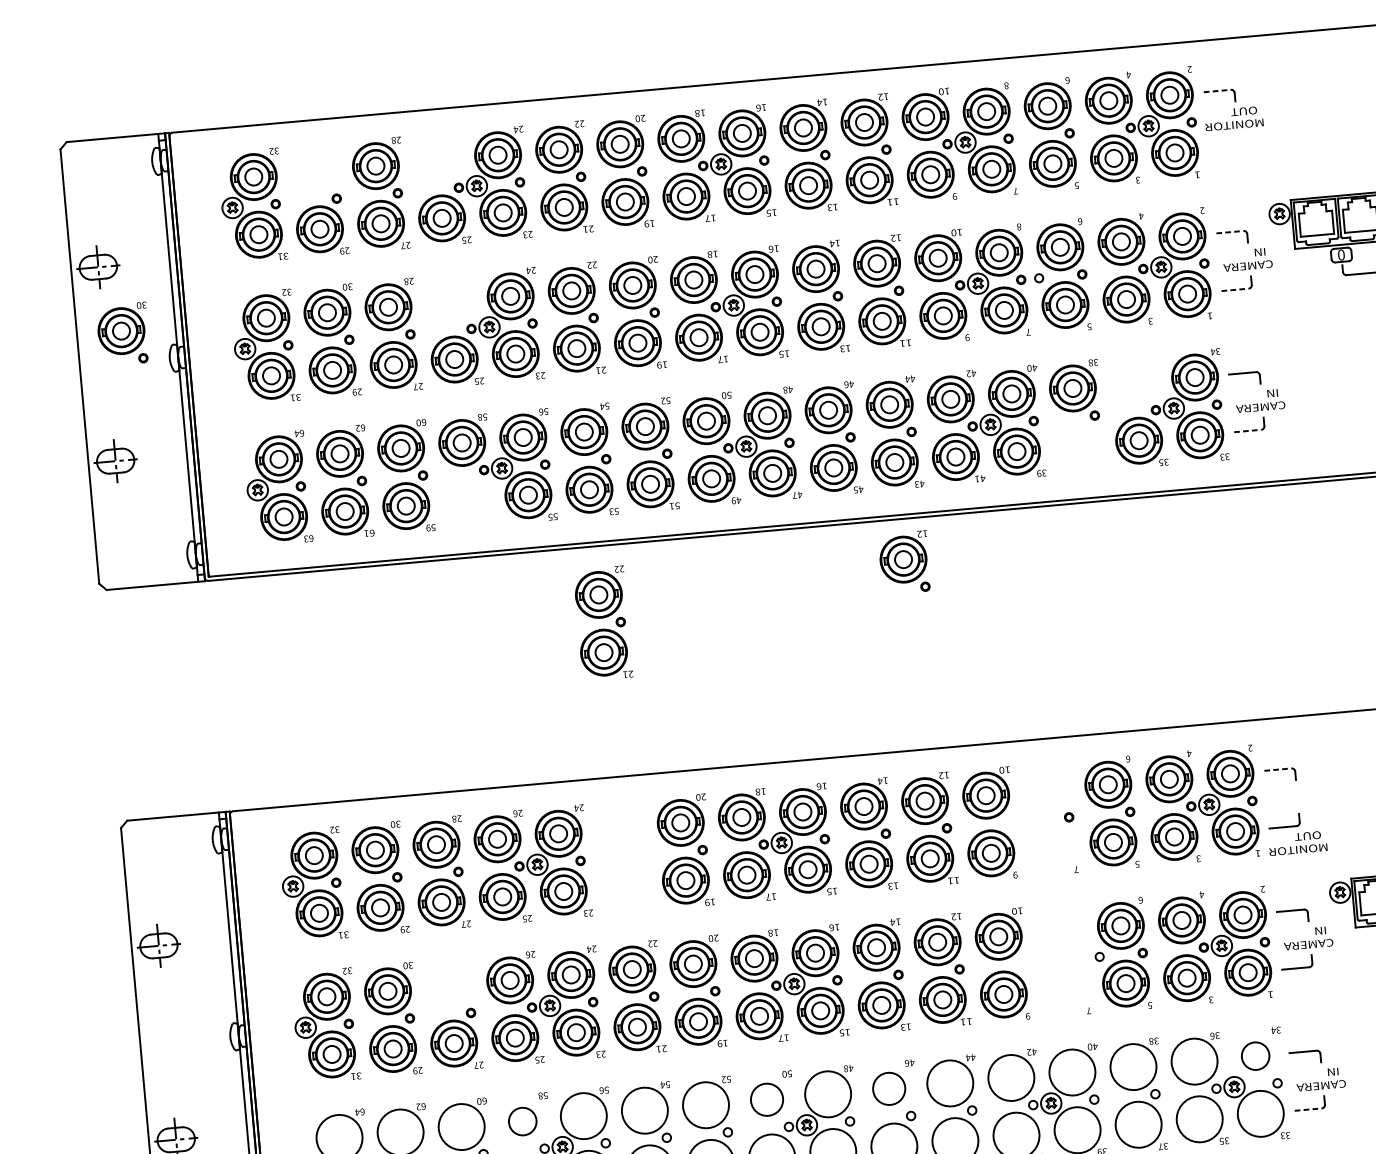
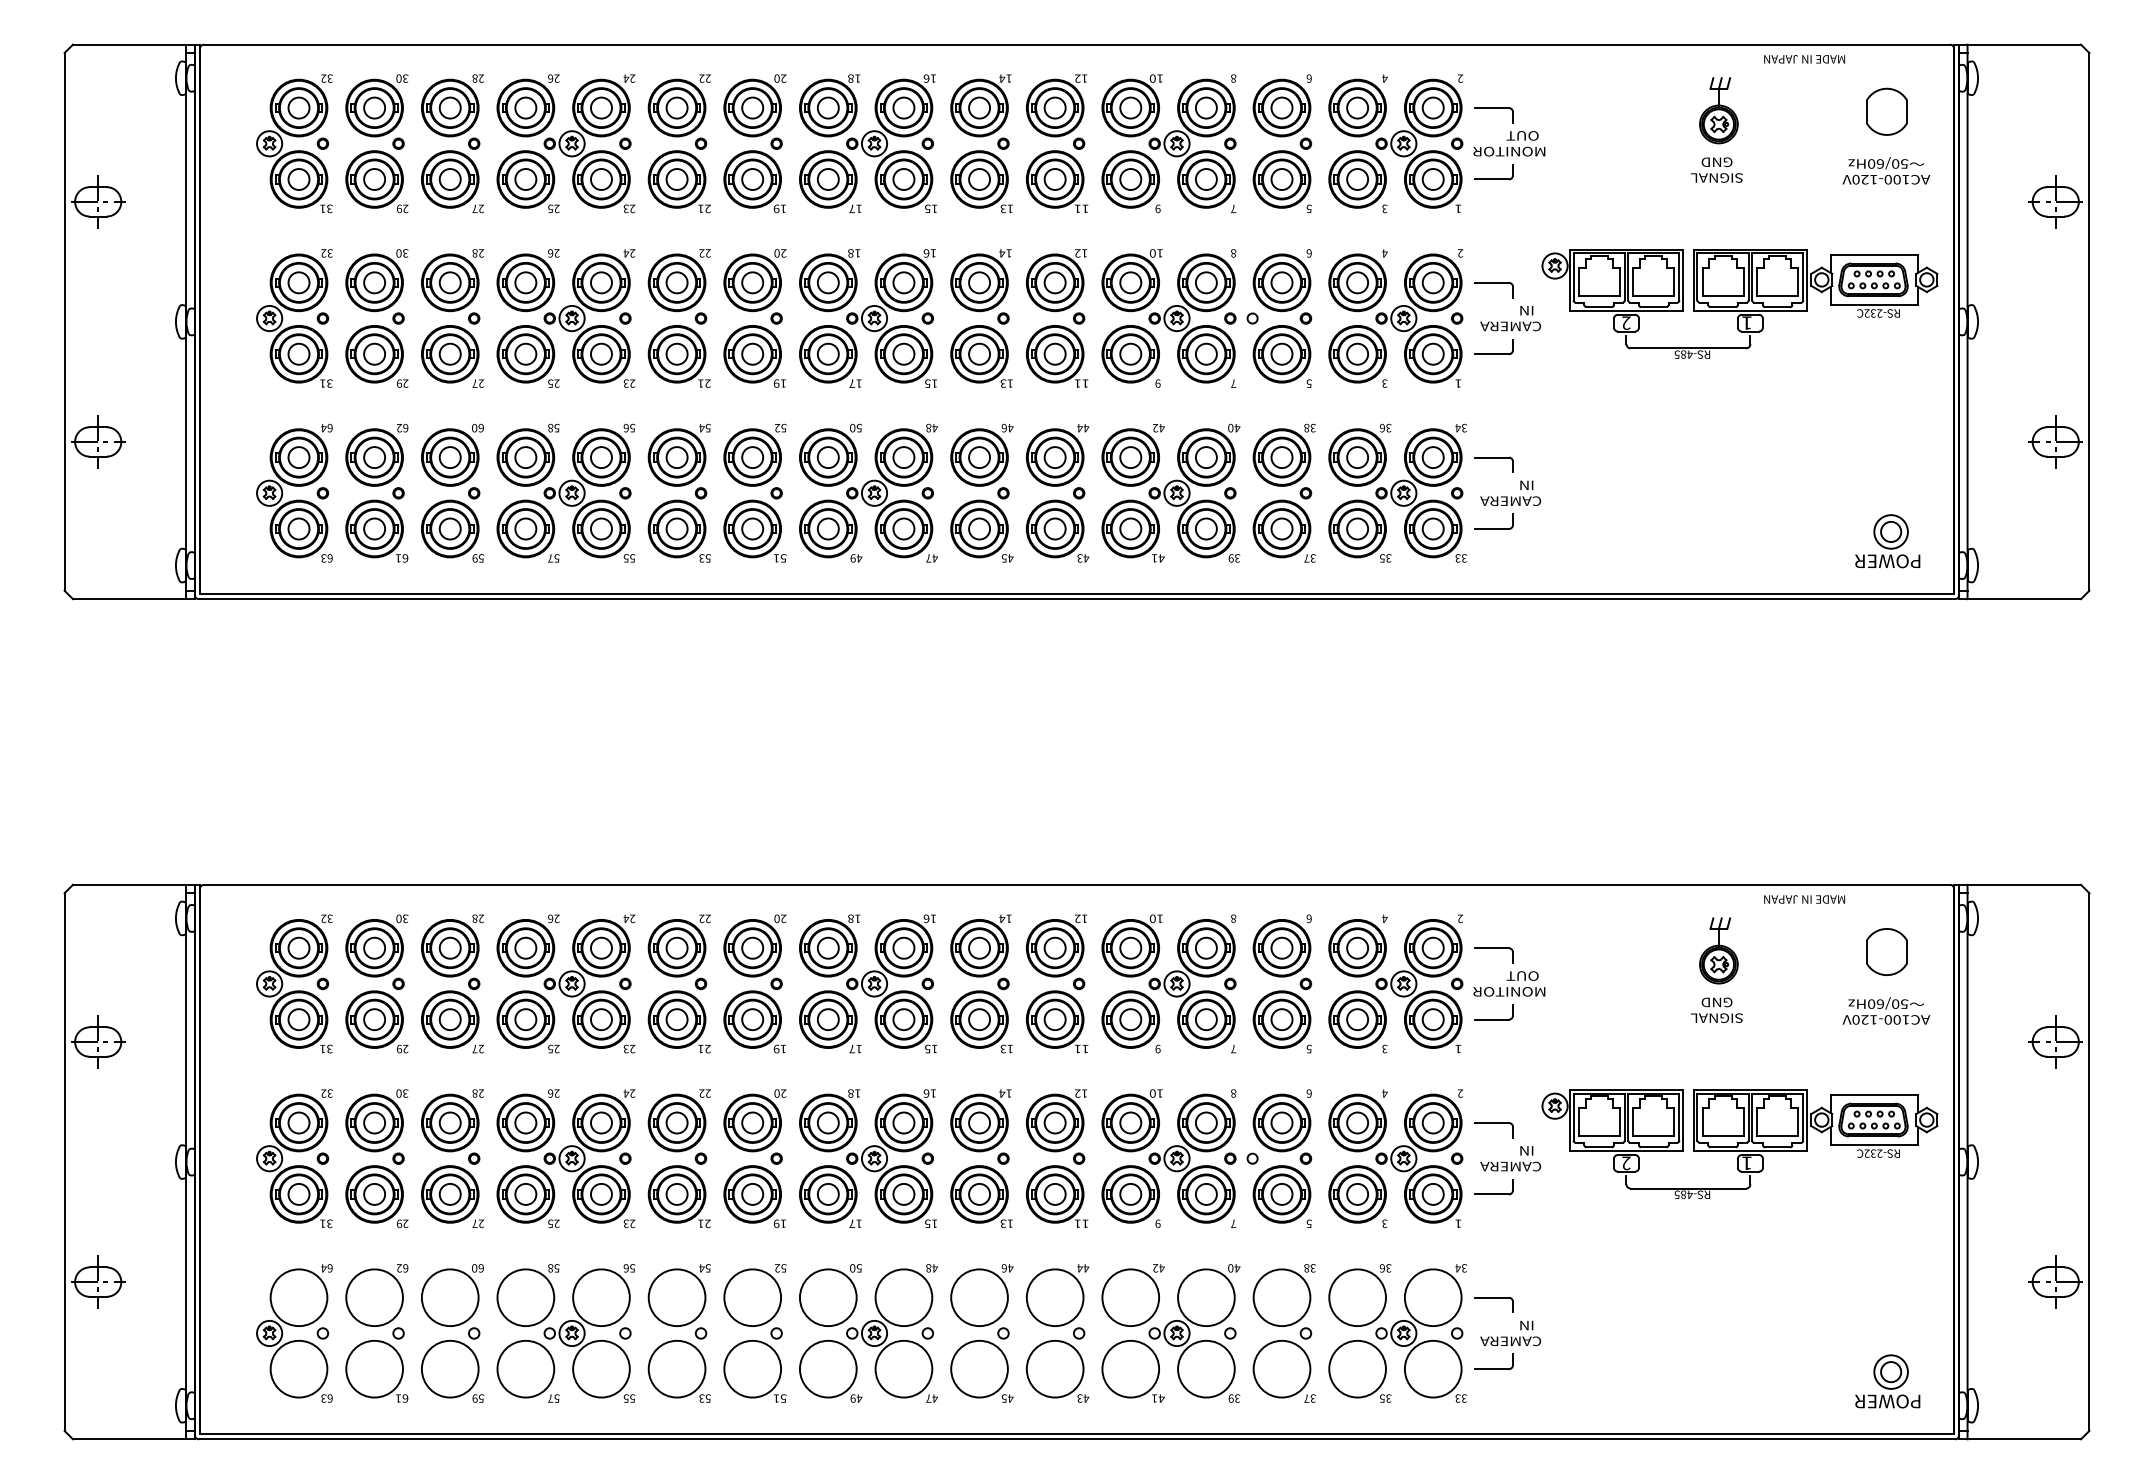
line: (1217, 91) -> (1492, 108), dashed -> solid
part: (1223, 142) -> (1493, 172), added
part: (438, 158) -> (527, 105), added
part: (316, 169) -> (376, 105), added
line: (1230, 231) -> (1492, 282), dashed -> solid
text: (1341, 254) -> (1626, 322), 0 -> 2
line: (1235, 290) -> (1492, 354), dashed -> solid
part: (450, 299) -> (527, 280), added
part: (123, 333) -> (121, 286), removed
part: (1135, 380) -> (1359, 454), added
line: (1248, 431) -> (1492, 529), dashed -> solid
part: (1079, 447) -> (1283, 530), added
part: (468, 501) -> (527, 530), added
part: (904, 563) -> (1055, 653), removed
part: (602, 623) -> (678, 983), moved
line: (1278, 769) -> (1492, 948), dashed -> solid
part: (1038, 818) -> (1192, 981), added
text: (1297, 842) -> (1509, 983), moved
part: (1051, 959) -> (1192, 1156), added
part: (450, 983) -> (452, 1120), added
circle: (1255, 1056) -> (1432, 1297), size x1.67
circle: (889, 1088) -> (979, 1297), size x1.43
circle: (766, 1099) -> (827, 1297), size x1.43
line: (1308, 1109) -> (1492, 1369), dashed -> solid
circle: (522, 1121) -> (525, 1297), size x1.67

